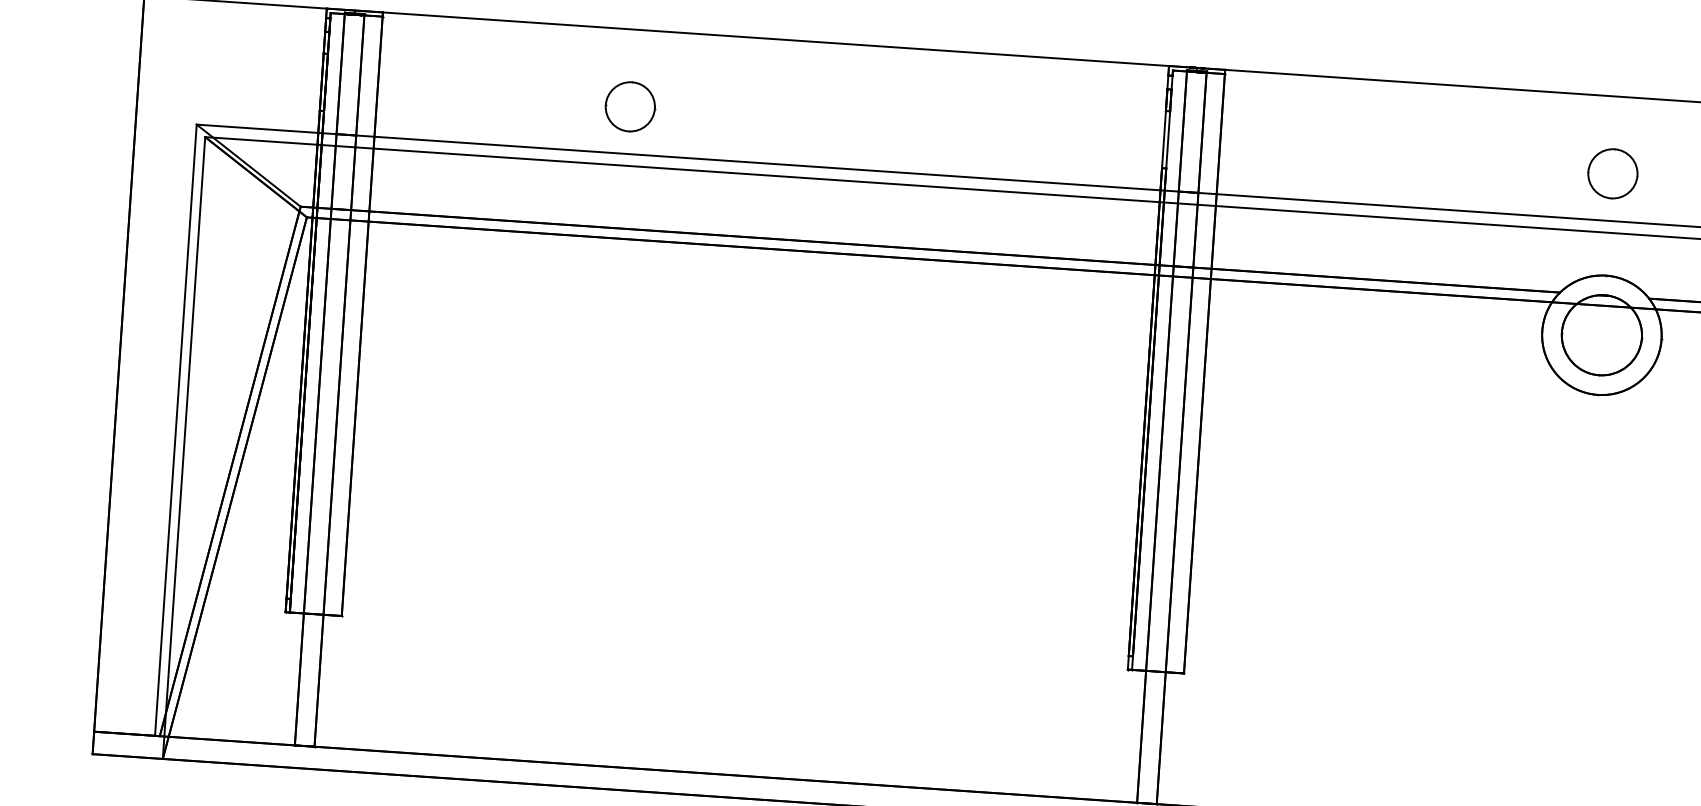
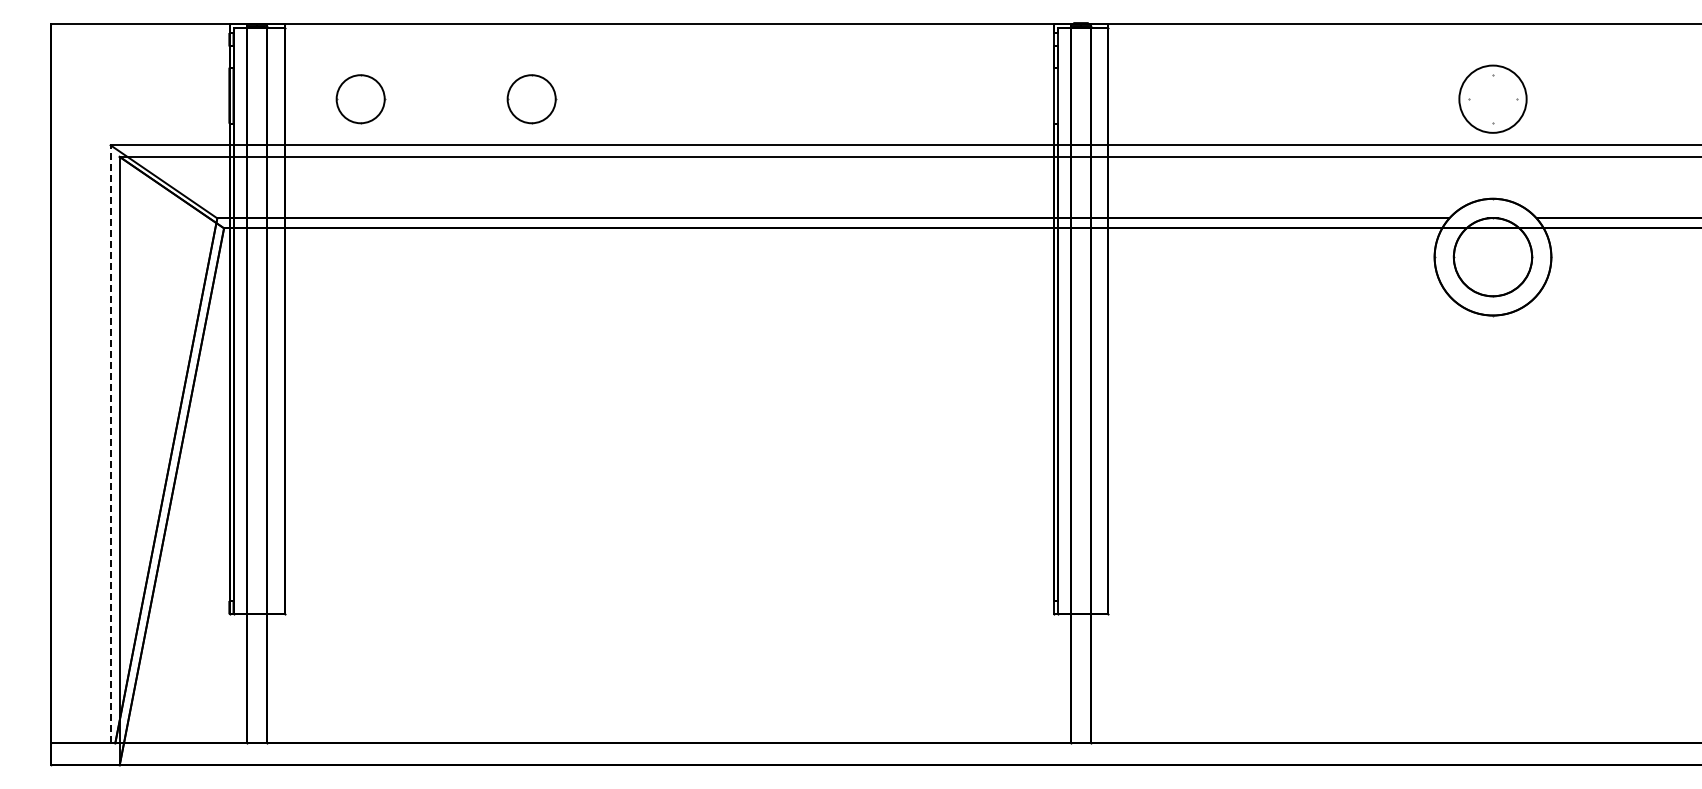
part: (455, 95) -> (360, 99), added
circle: (1612, 174) -> (1492, 99), size x1.4
line: (175, 430) -> (110, 444), solid -> dashed

